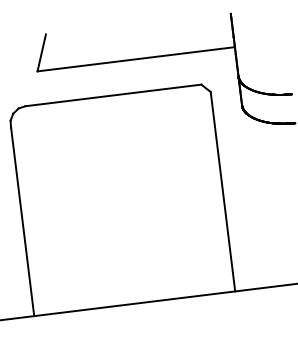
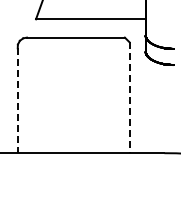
line: (223, 193) -> (129, 98), solid -> dashed
line: (22, 223) -> (17, 101), solid -> dashed

